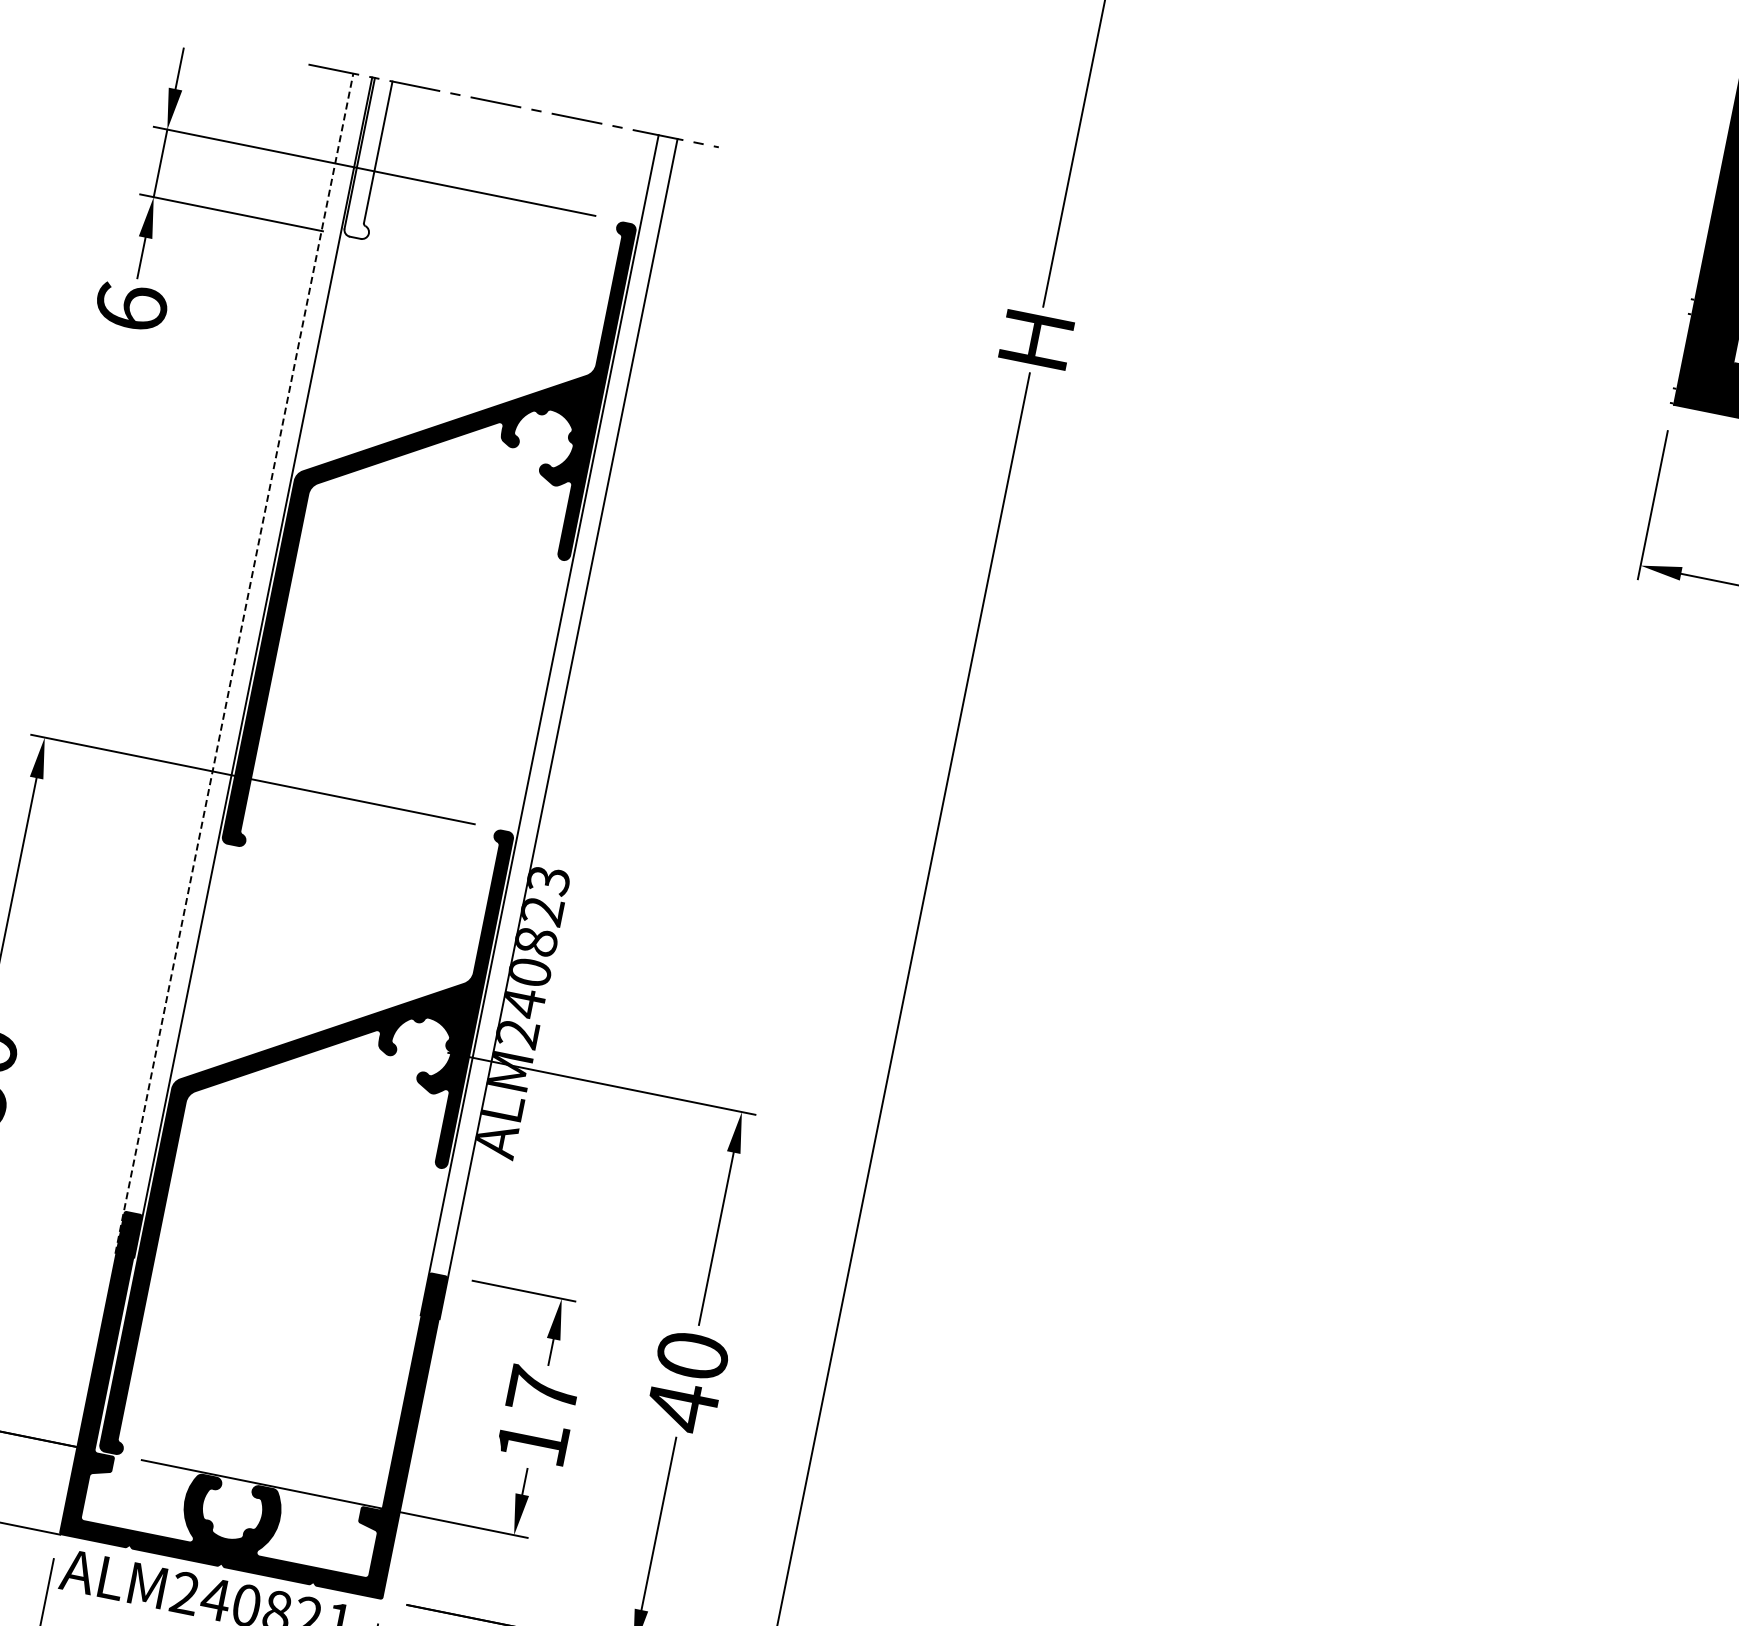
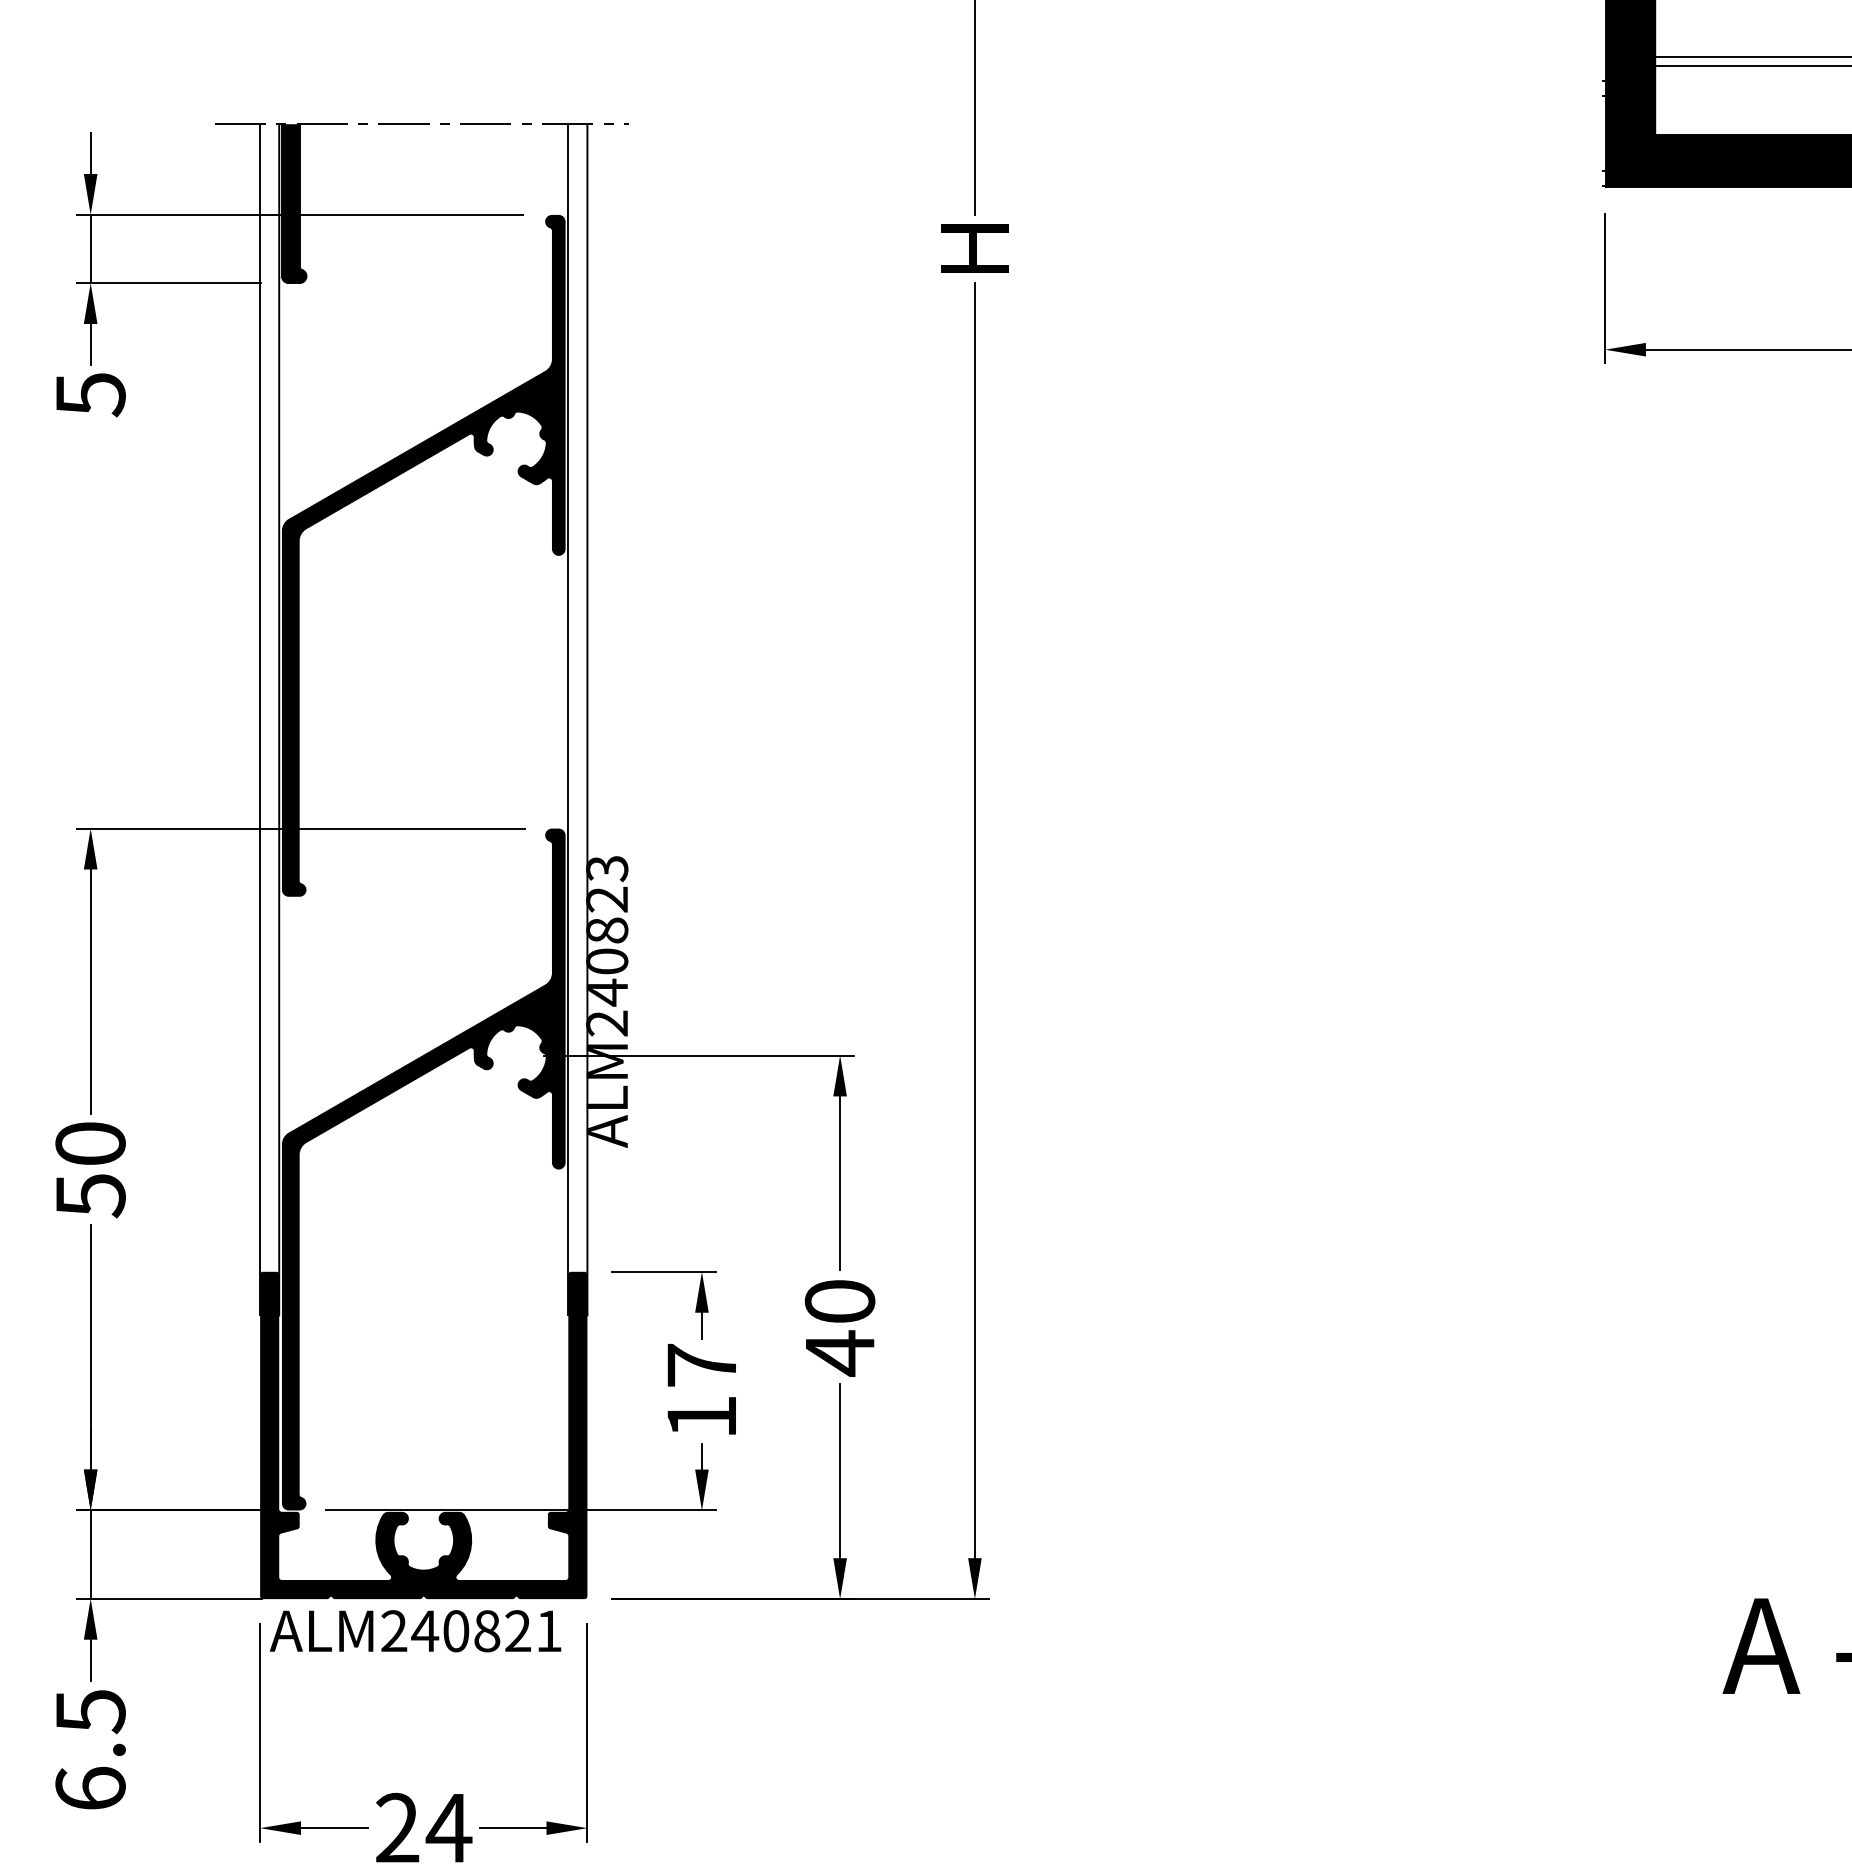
fill: (370, 158) -> (293, 203), added
text: (131, 307) -> (90, 394), 6 -> 5
line: (234, 663) -> (260, 719), dashed -> solid

